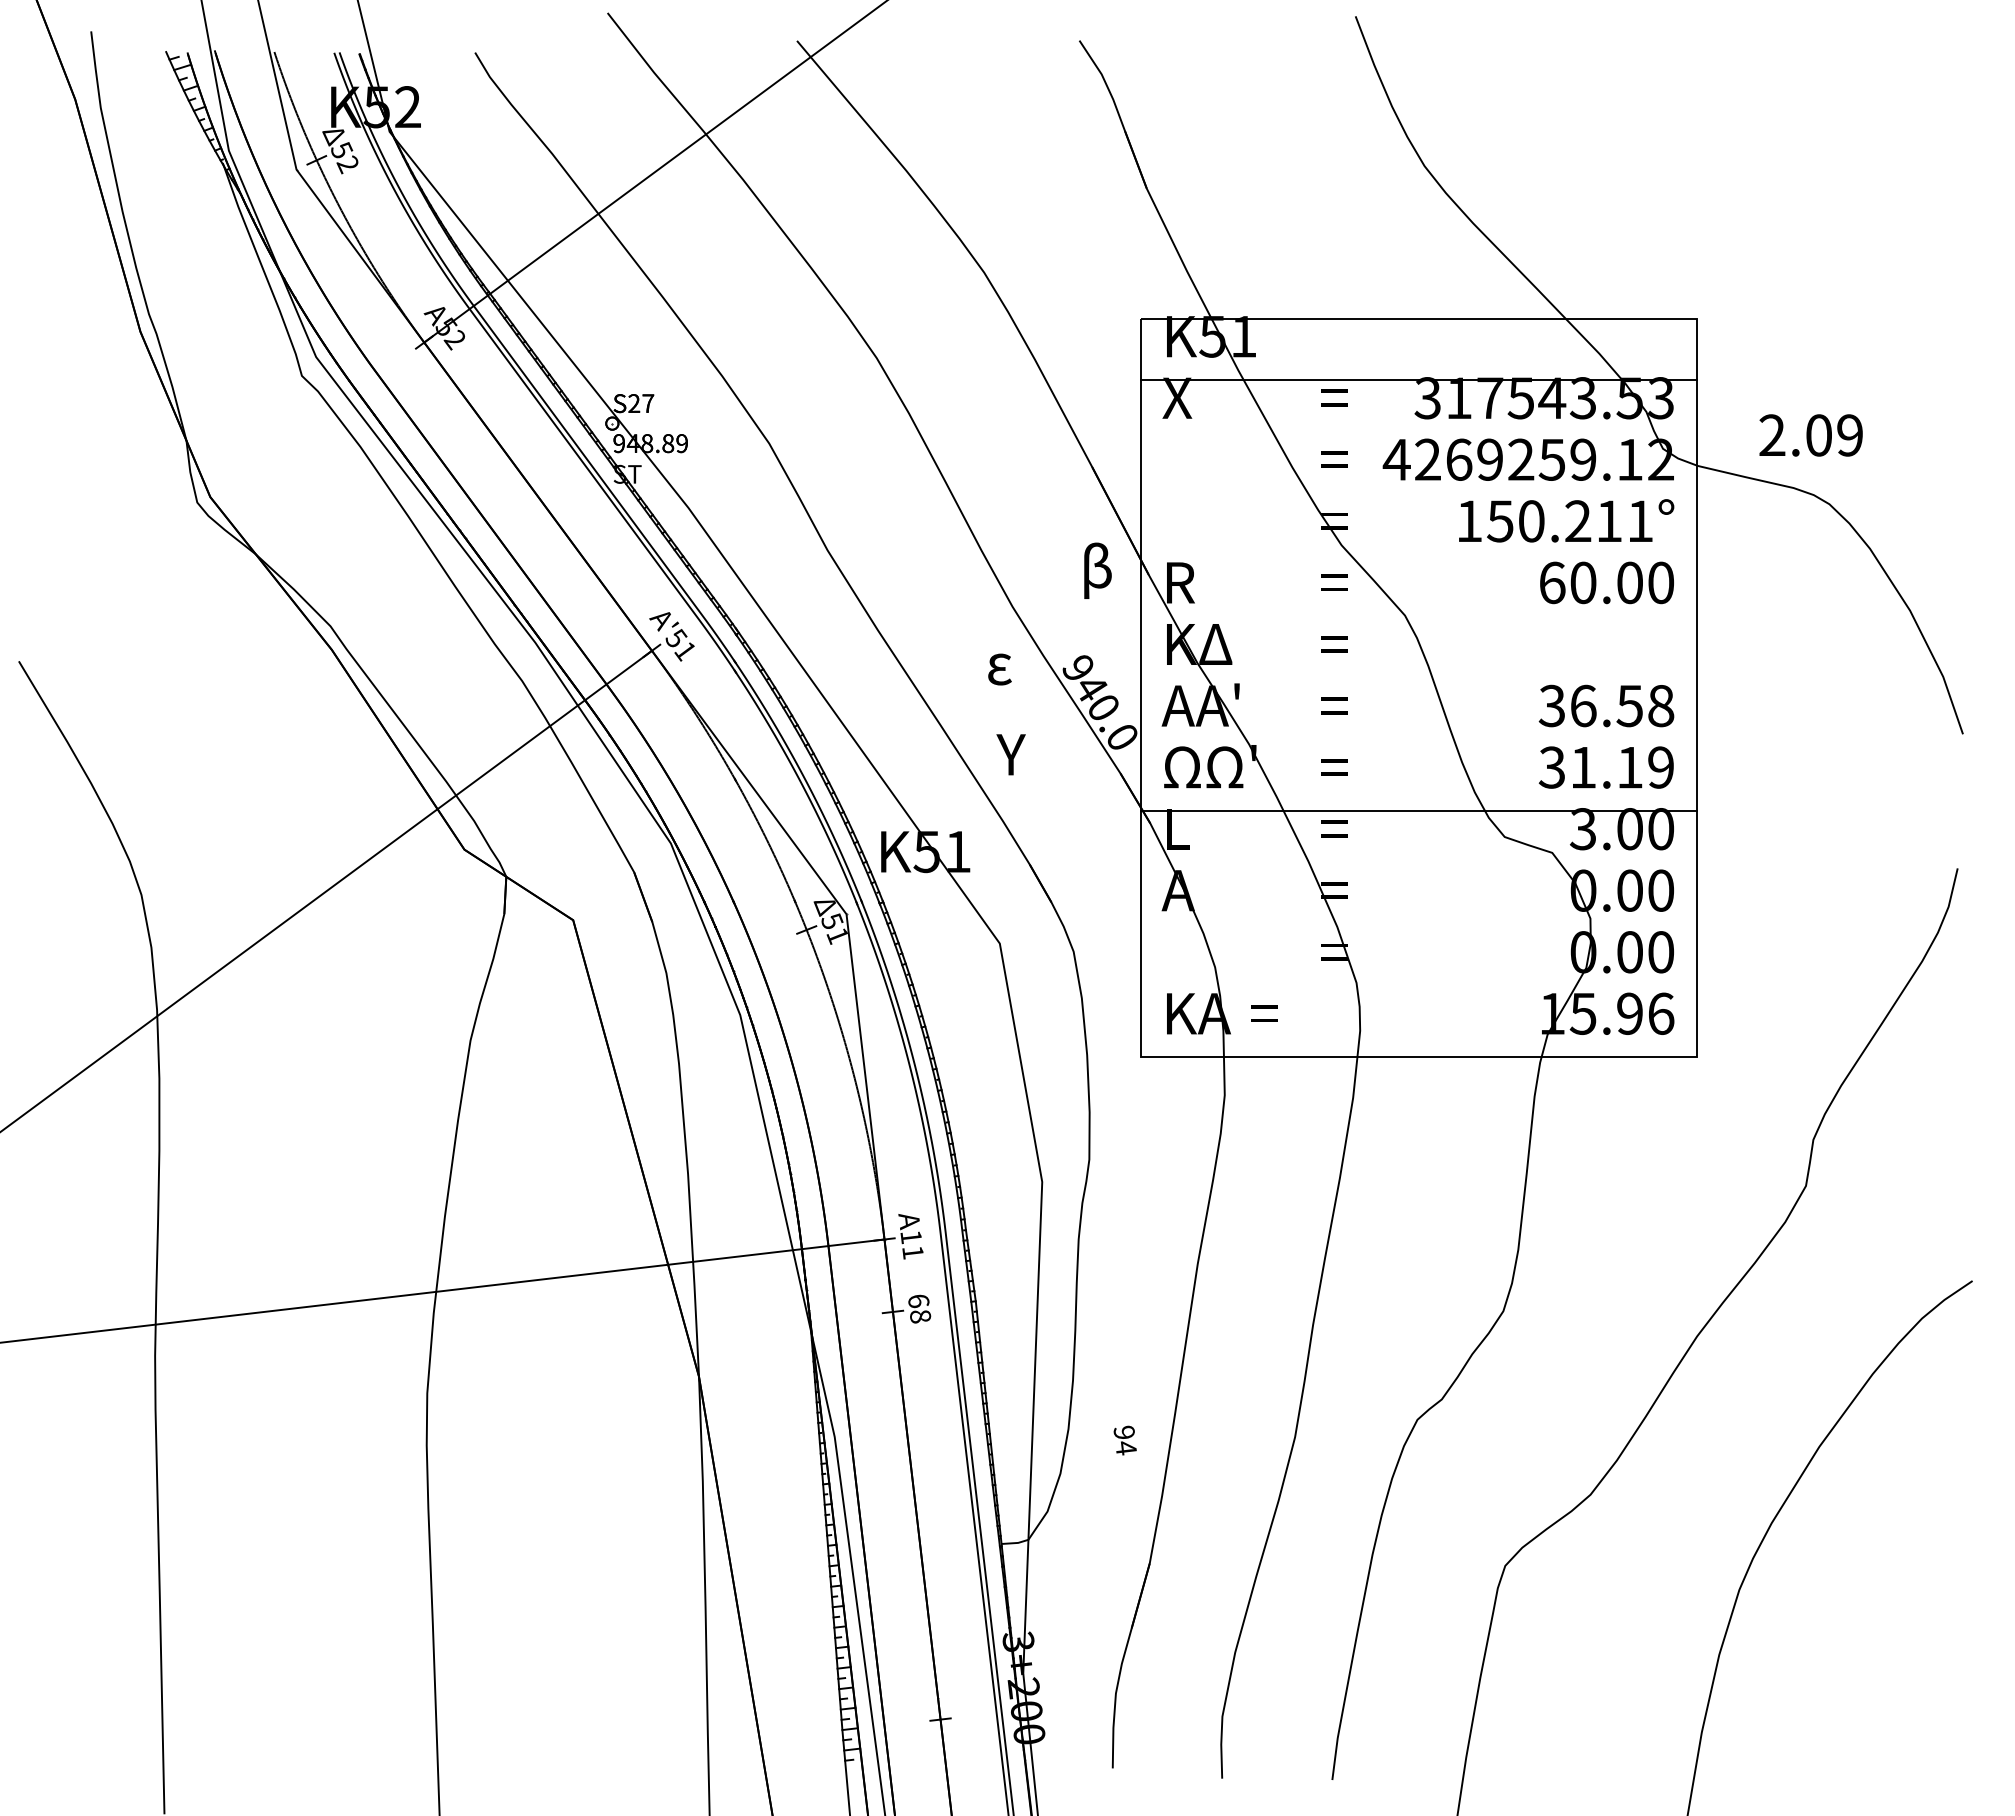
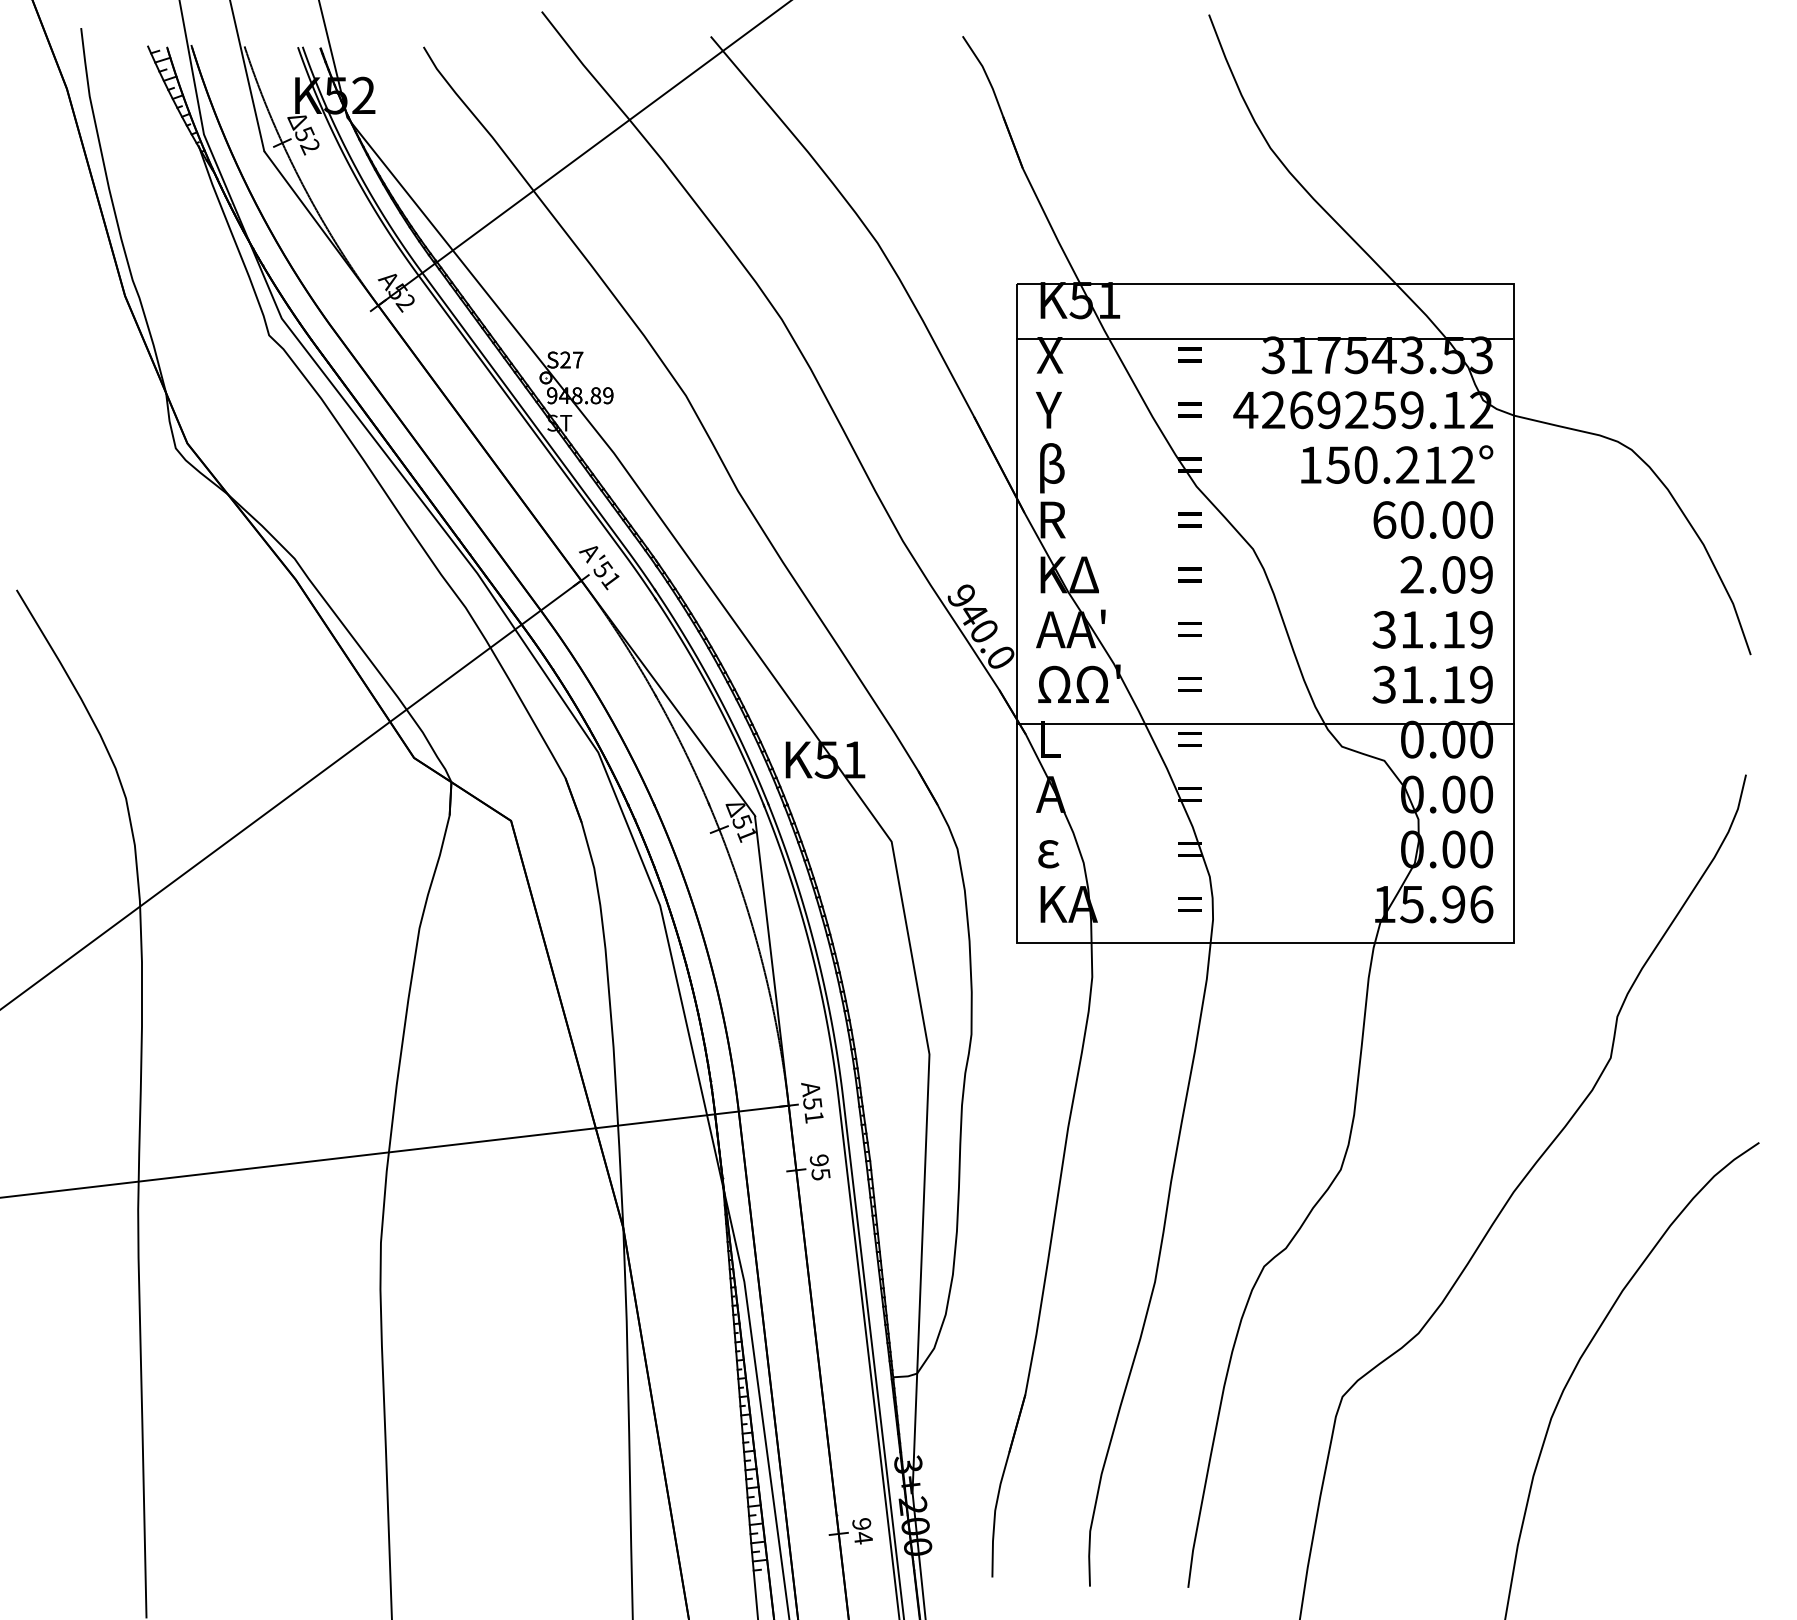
text: (1810, 435) -> (1446, 574), moved
text: (1640, 520) -> (1463, 464), 150.211° -> 150.212°
text: (1097, 570) -> (1051, 467), moved
text: (999, 669) -> (1048, 854), moved
text: (1622, 705) -> (1447, 629), 36.58 -> 31.19
text: (1010, 754) -> (1048, 409), moved
text: (1582, 829) -> (1411, 739), 3.00 -> 0.00
text: (1264, 1013) -> (1190, 904), moved
text: (910, 1237) -> (811, 1103), 11 -> 51
text: (919, 1308) -> (820, 1167), 68 -> 95
text: (1124, 1440) -> (861, 1531), moved

